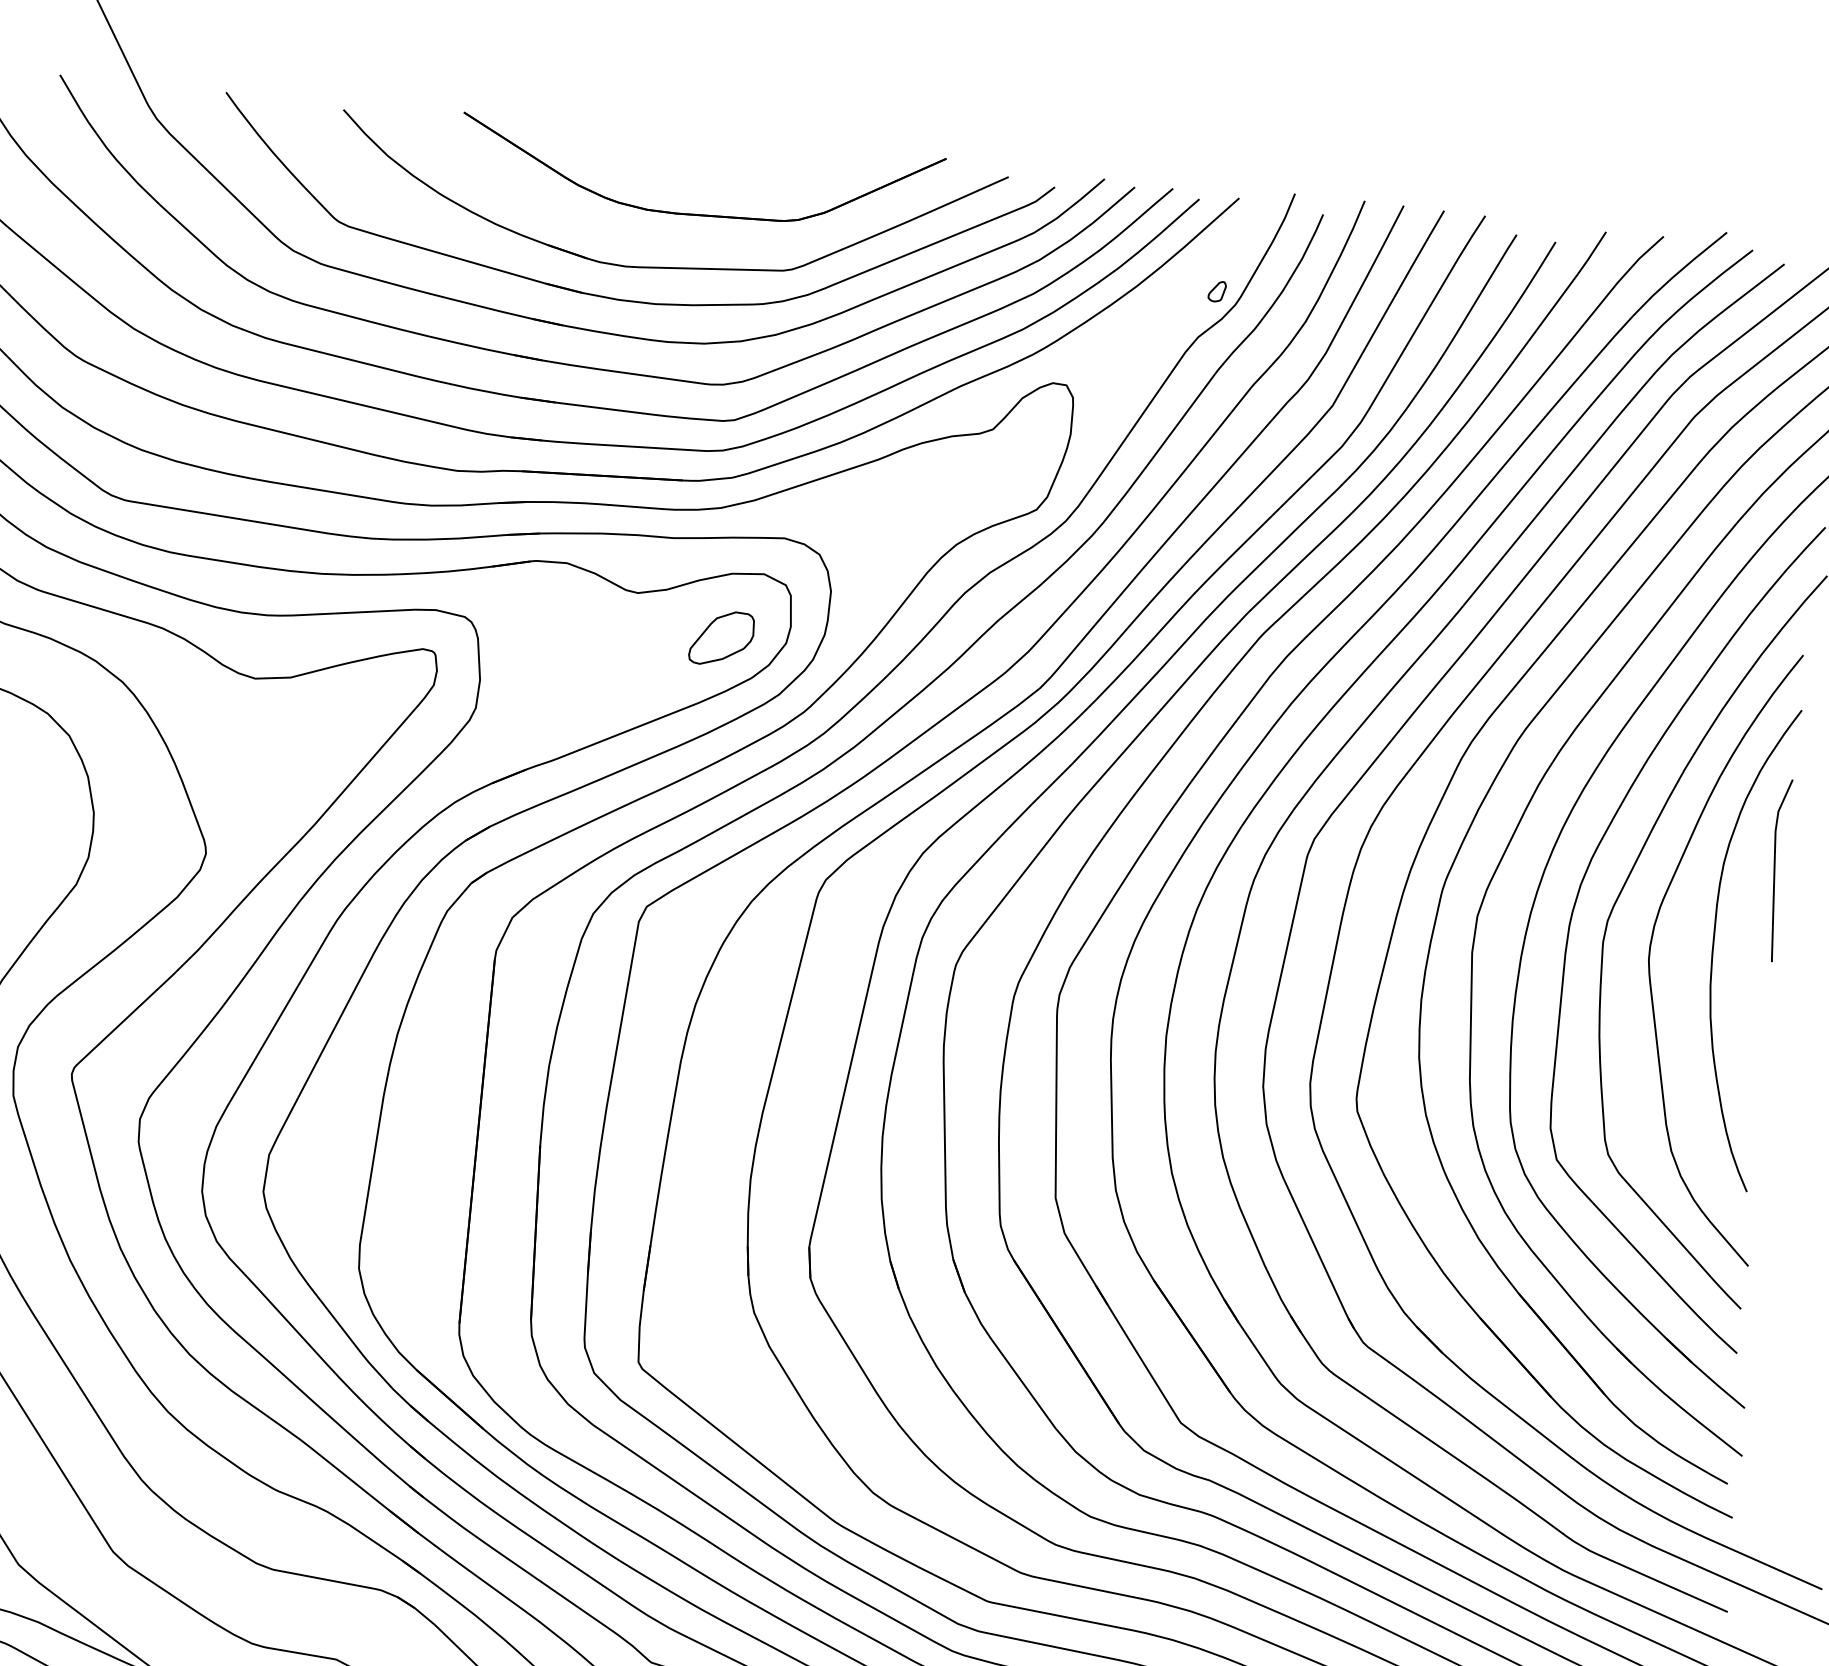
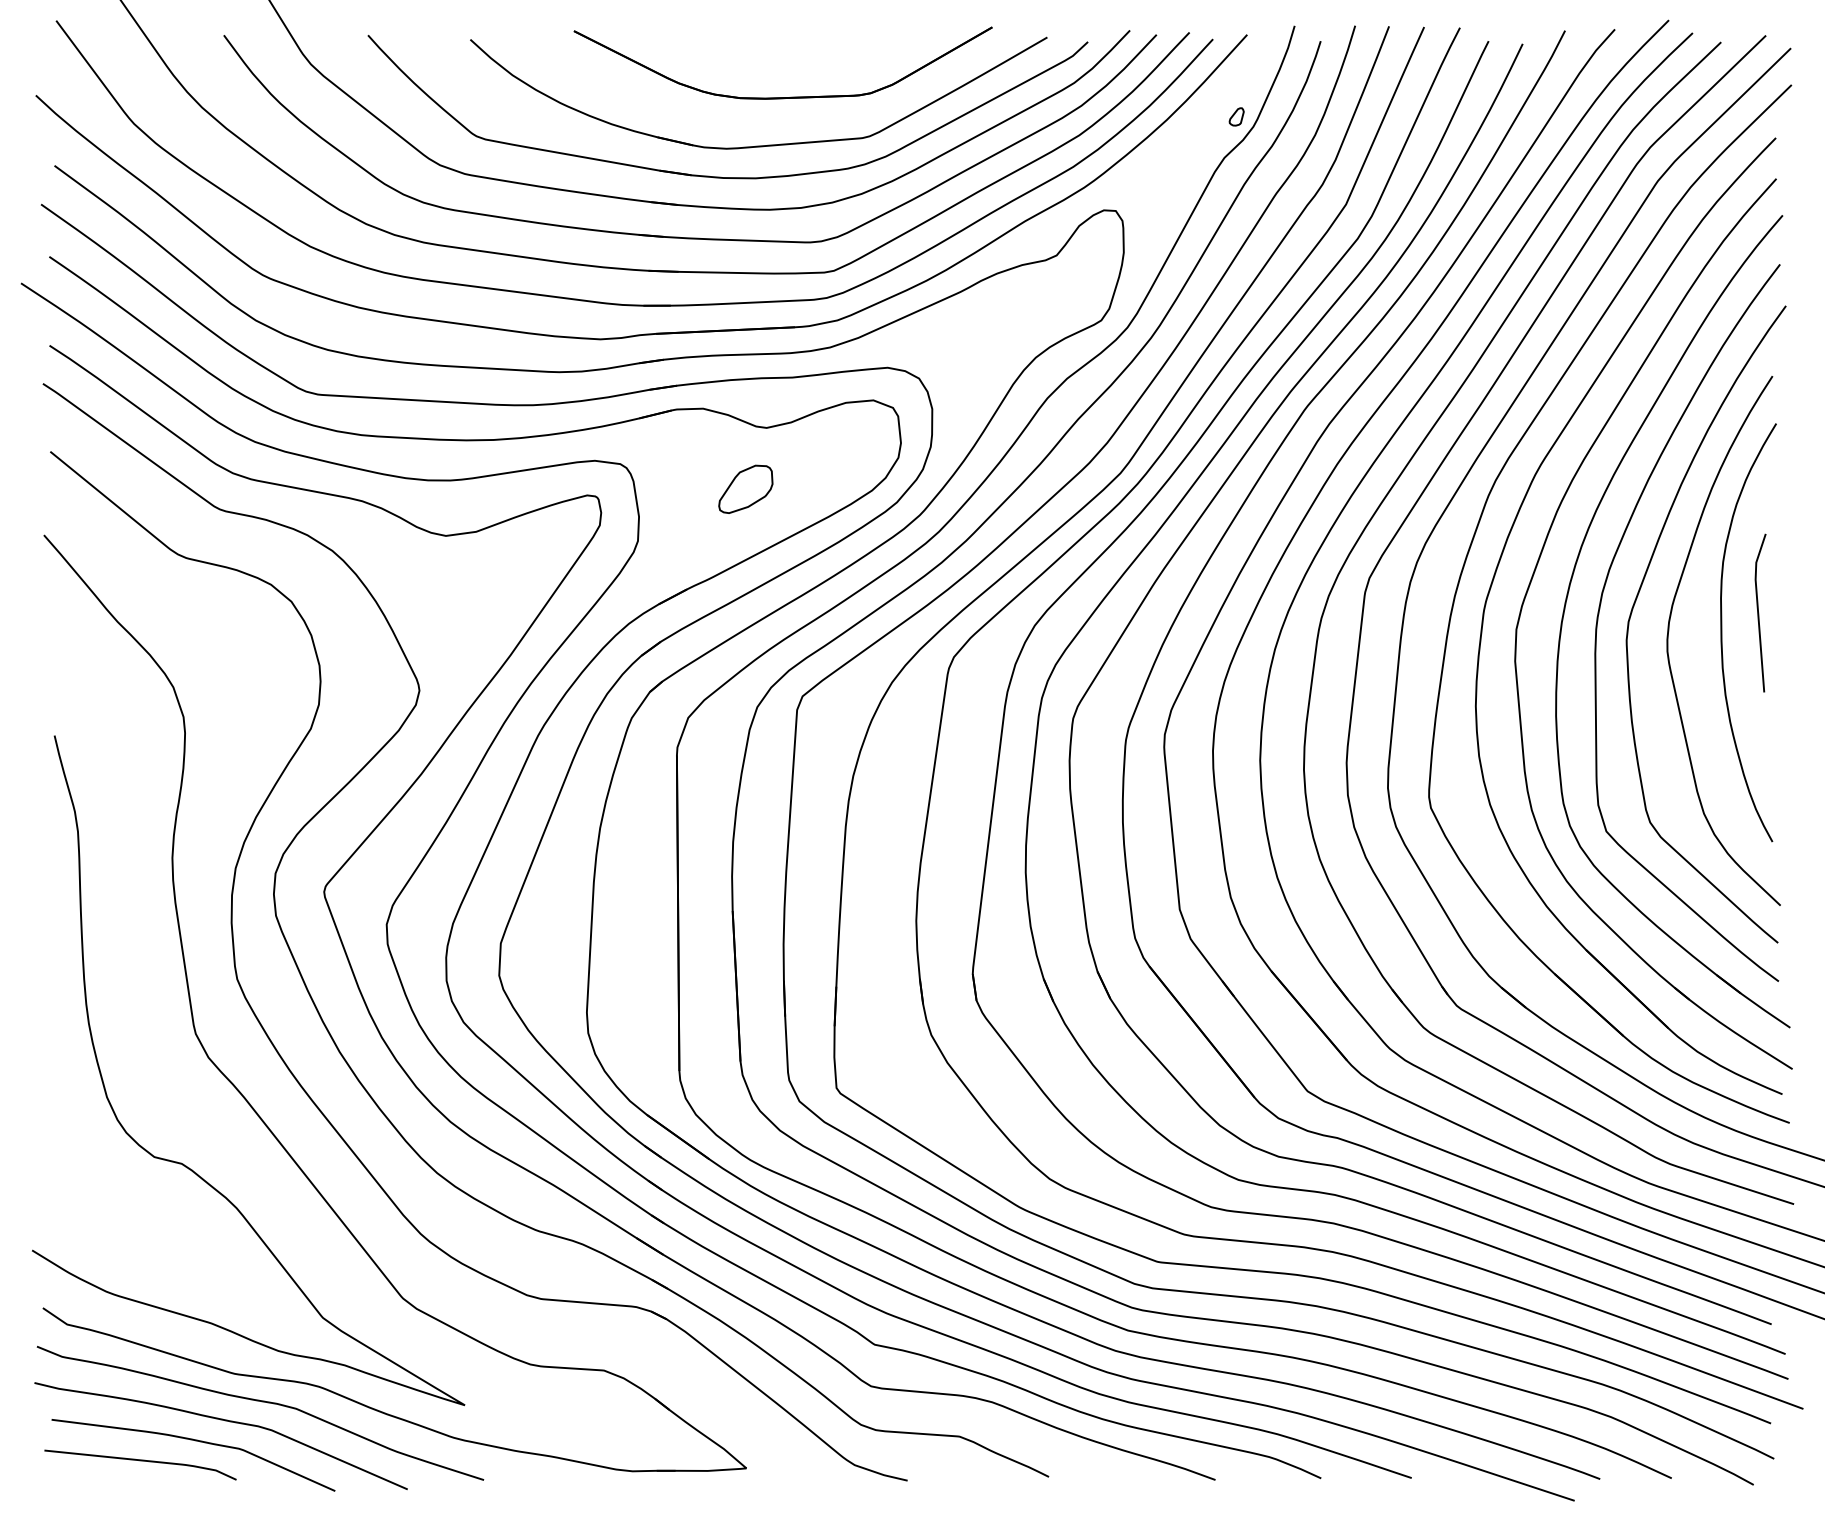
part: (721, 637) -> (745, 488), moved
line: (1775, 870) -> (1759, 613), moved

